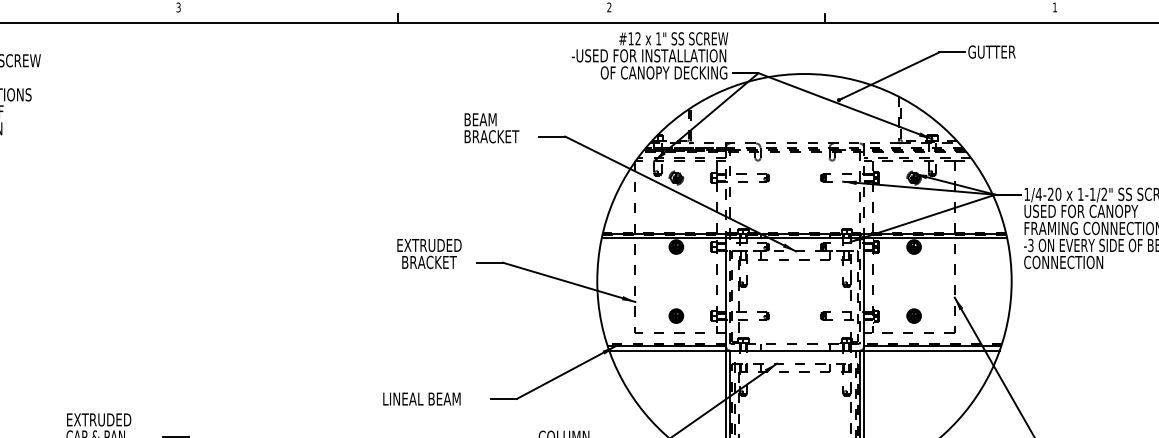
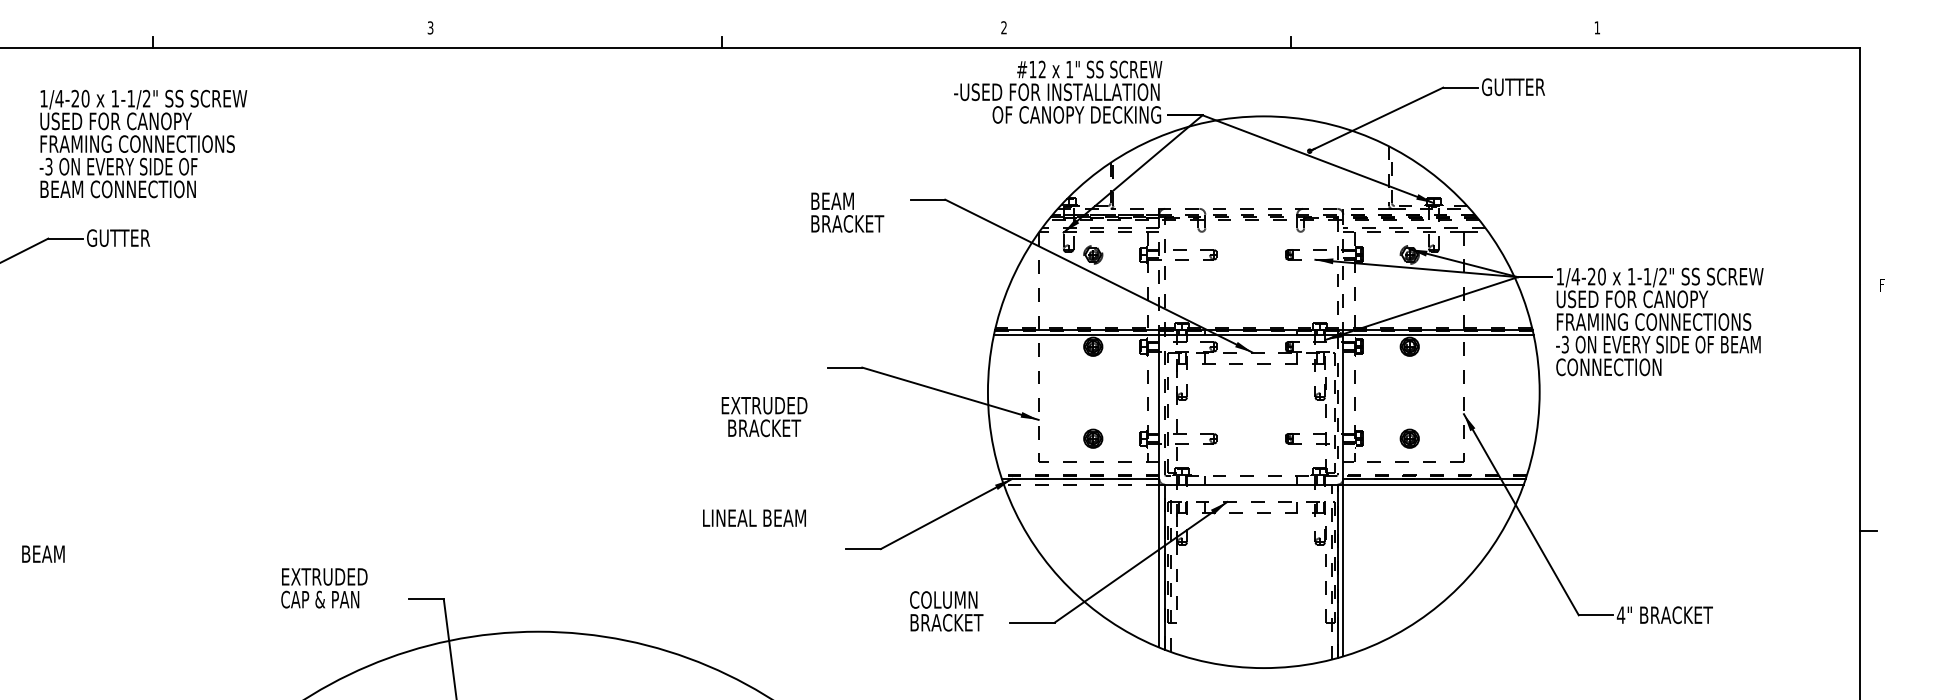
text: (491, 128) -> (847, 212), moved
text: (429, 254) -> (764, 417), moved
line: (667, 350) -> (1081, 484), solid -> dashed
text: (421, 398) -> (754, 517), moved

